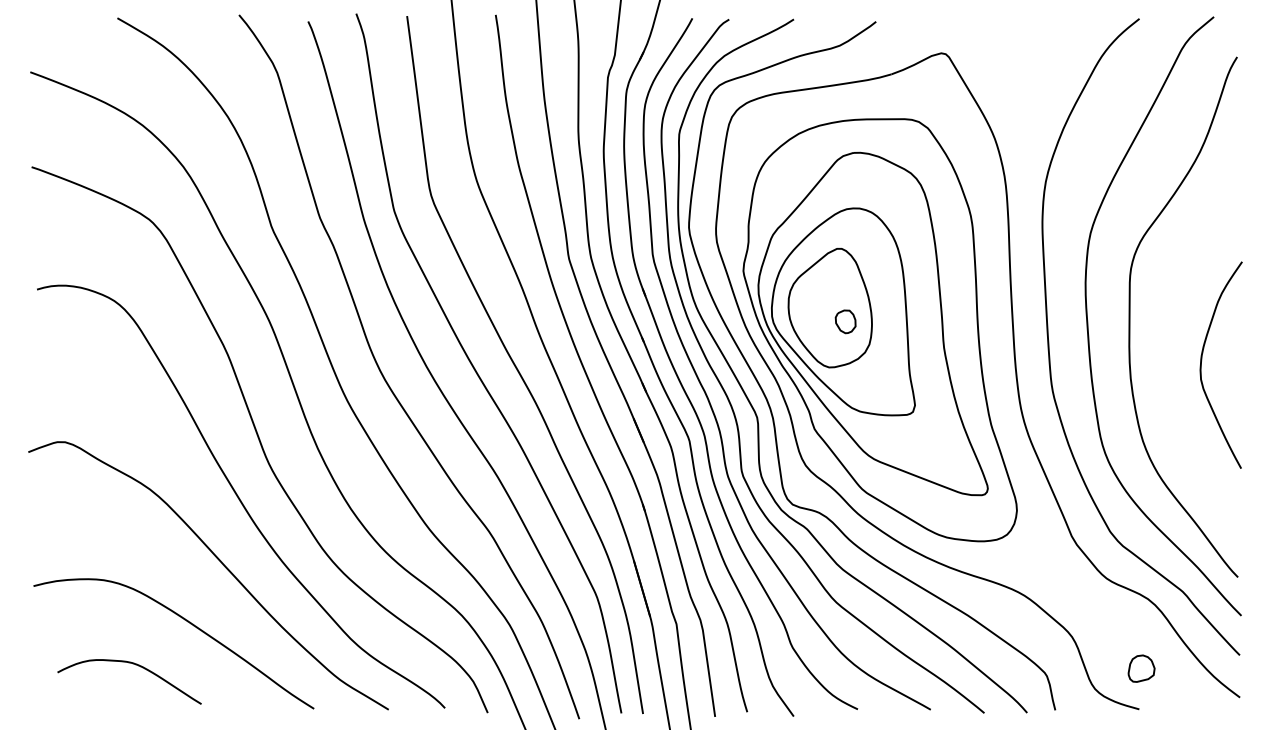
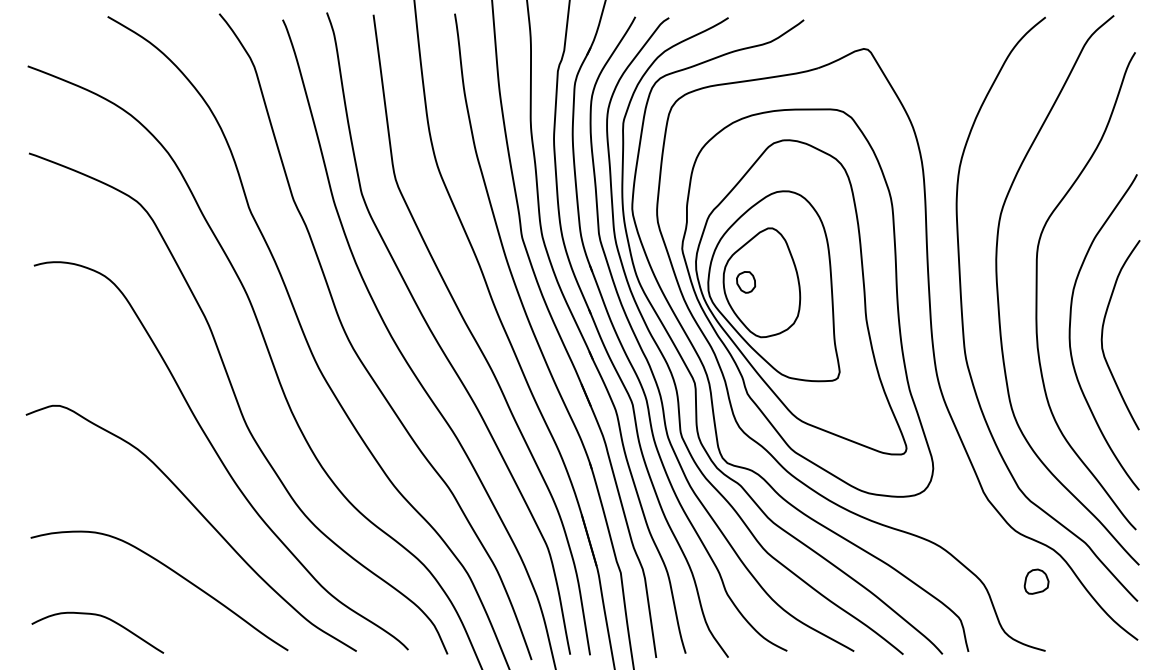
part: (846, 321) -> (746, 282), moved
curve: (1166, 362) -> (1070, 332), added
curve: (134, 665) -> (102, 617), moved
part: (1141, 668) -> (1036, 581), moved

